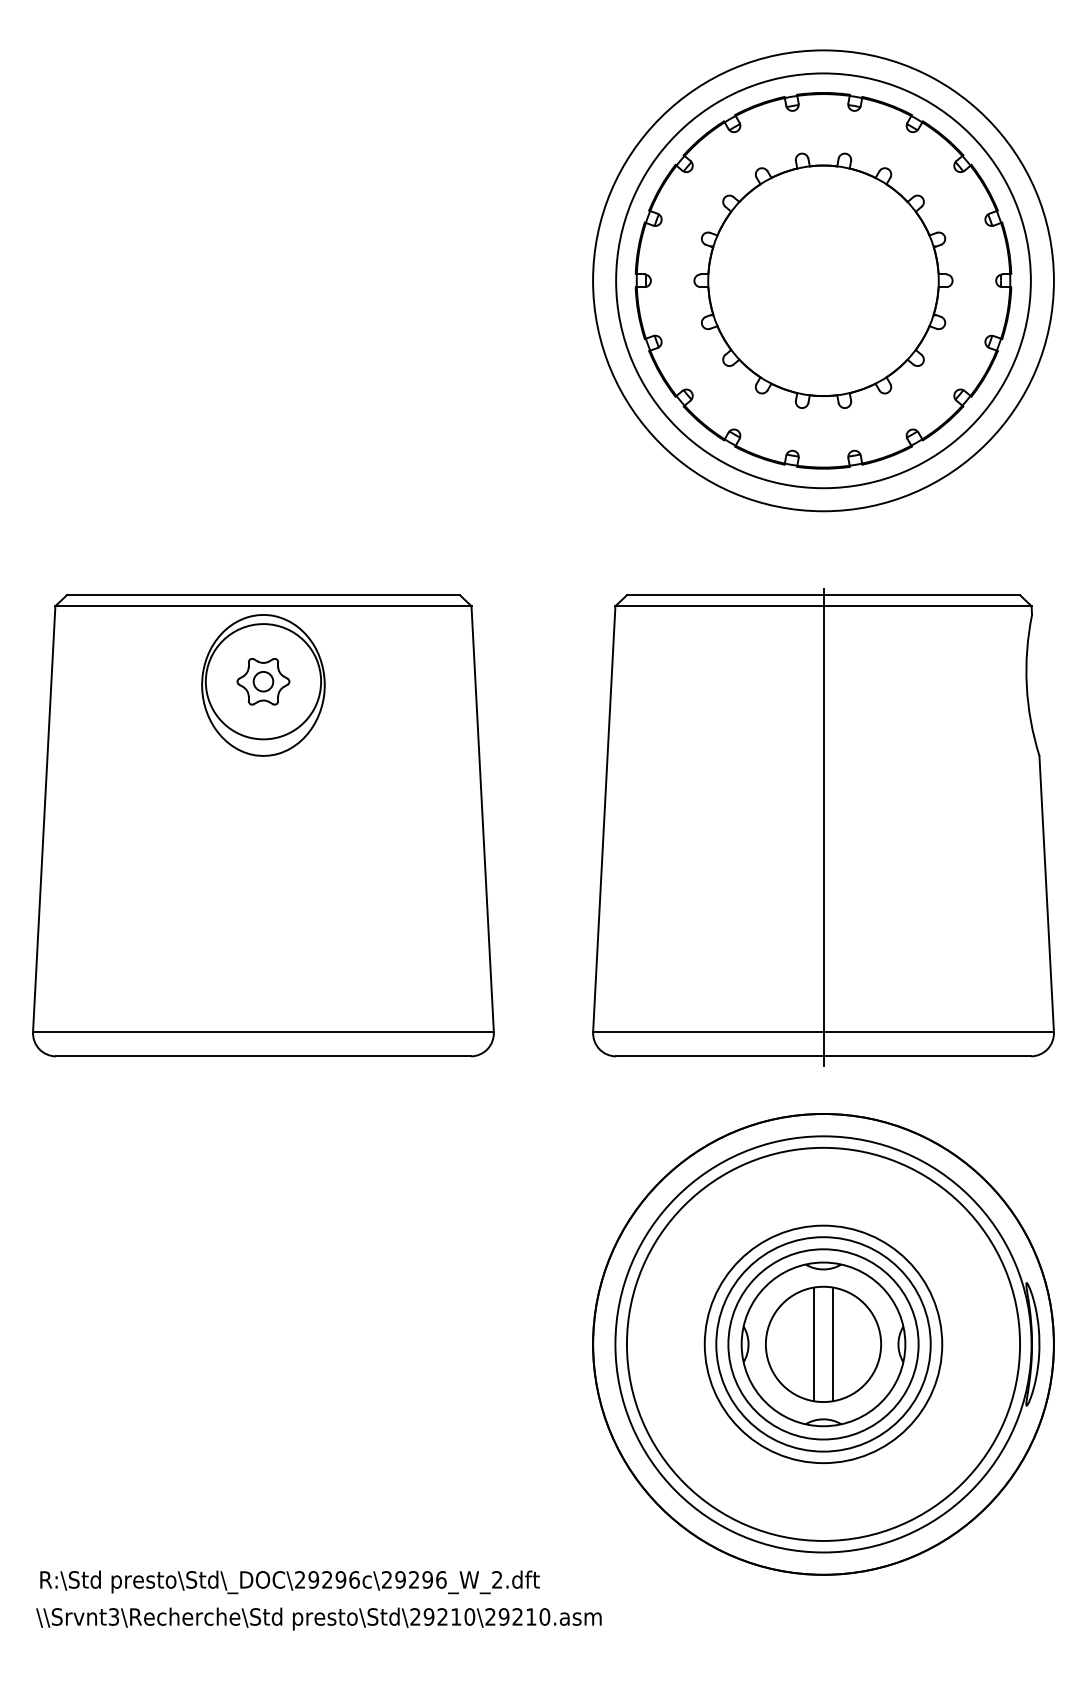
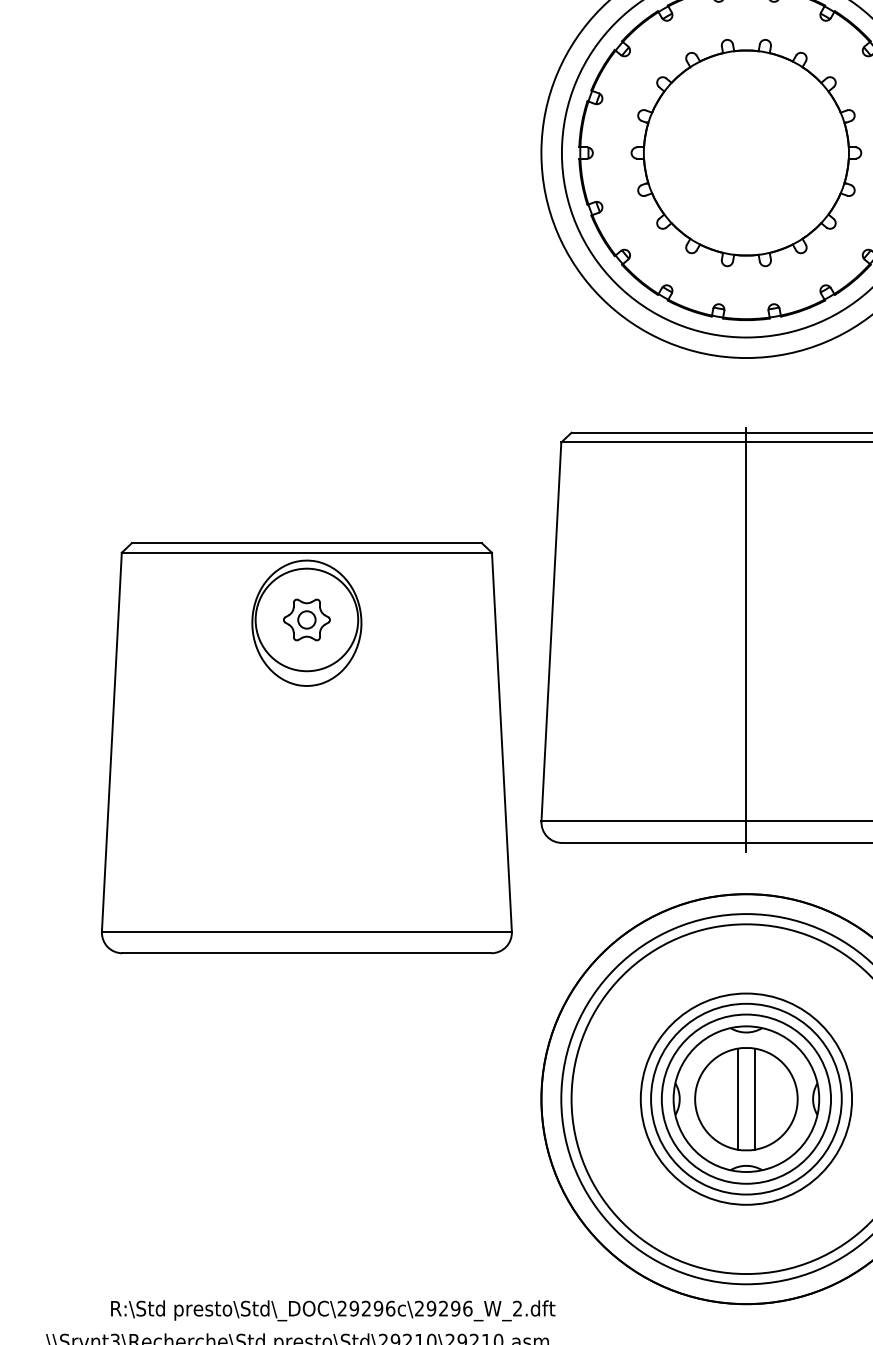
part: (263, 825) -> (306, 747), moved
text: (289, 1582) -> (332, 1310), moved

